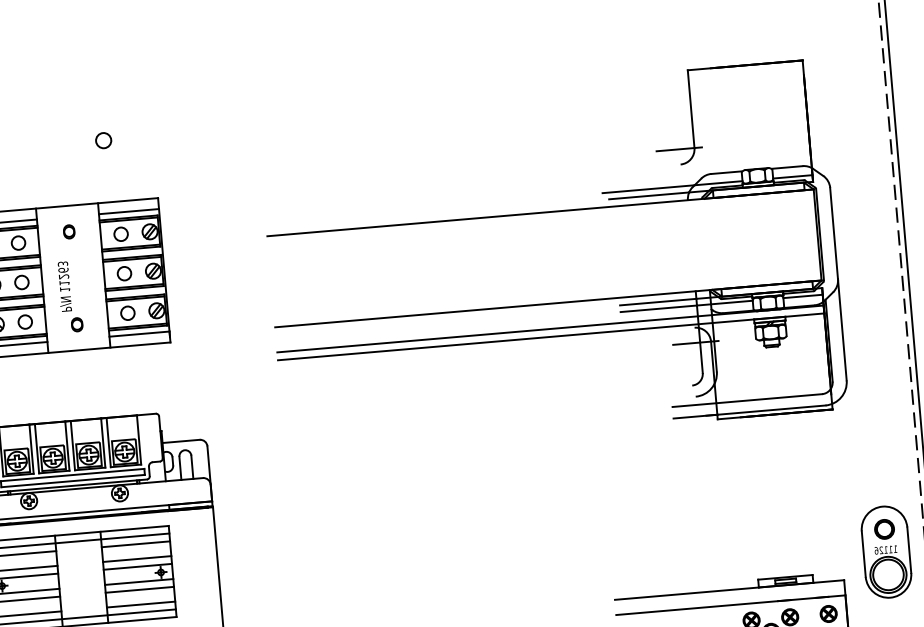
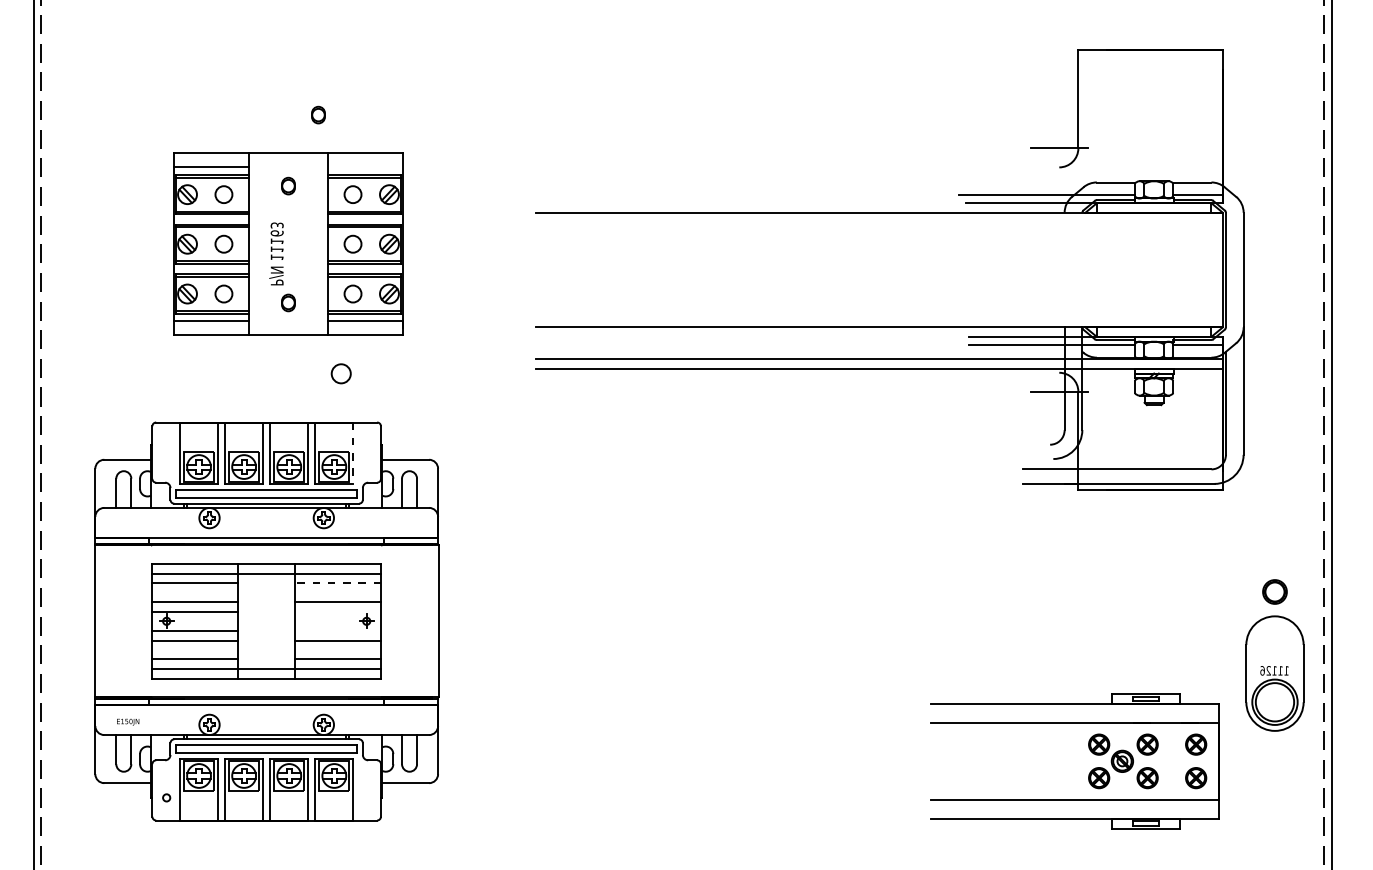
circle: (103, 140) -> (340, 373), moved
part: (88, 172) -> (318, 114), added
line: (129, 211) -> (365, 167), removed
text: (64, 276) -> (277, 241), 11263 -> 11163
line: (139, 439) -> (353, 453), solid -> dashed
part: (884, 529) -> (1274, 591), moved
line: (136, 544) -> (338, 583), solid -> dashed
line: (137, 566) -> (338, 611), removed
line: (139, 581) -> (338, 630), removed

